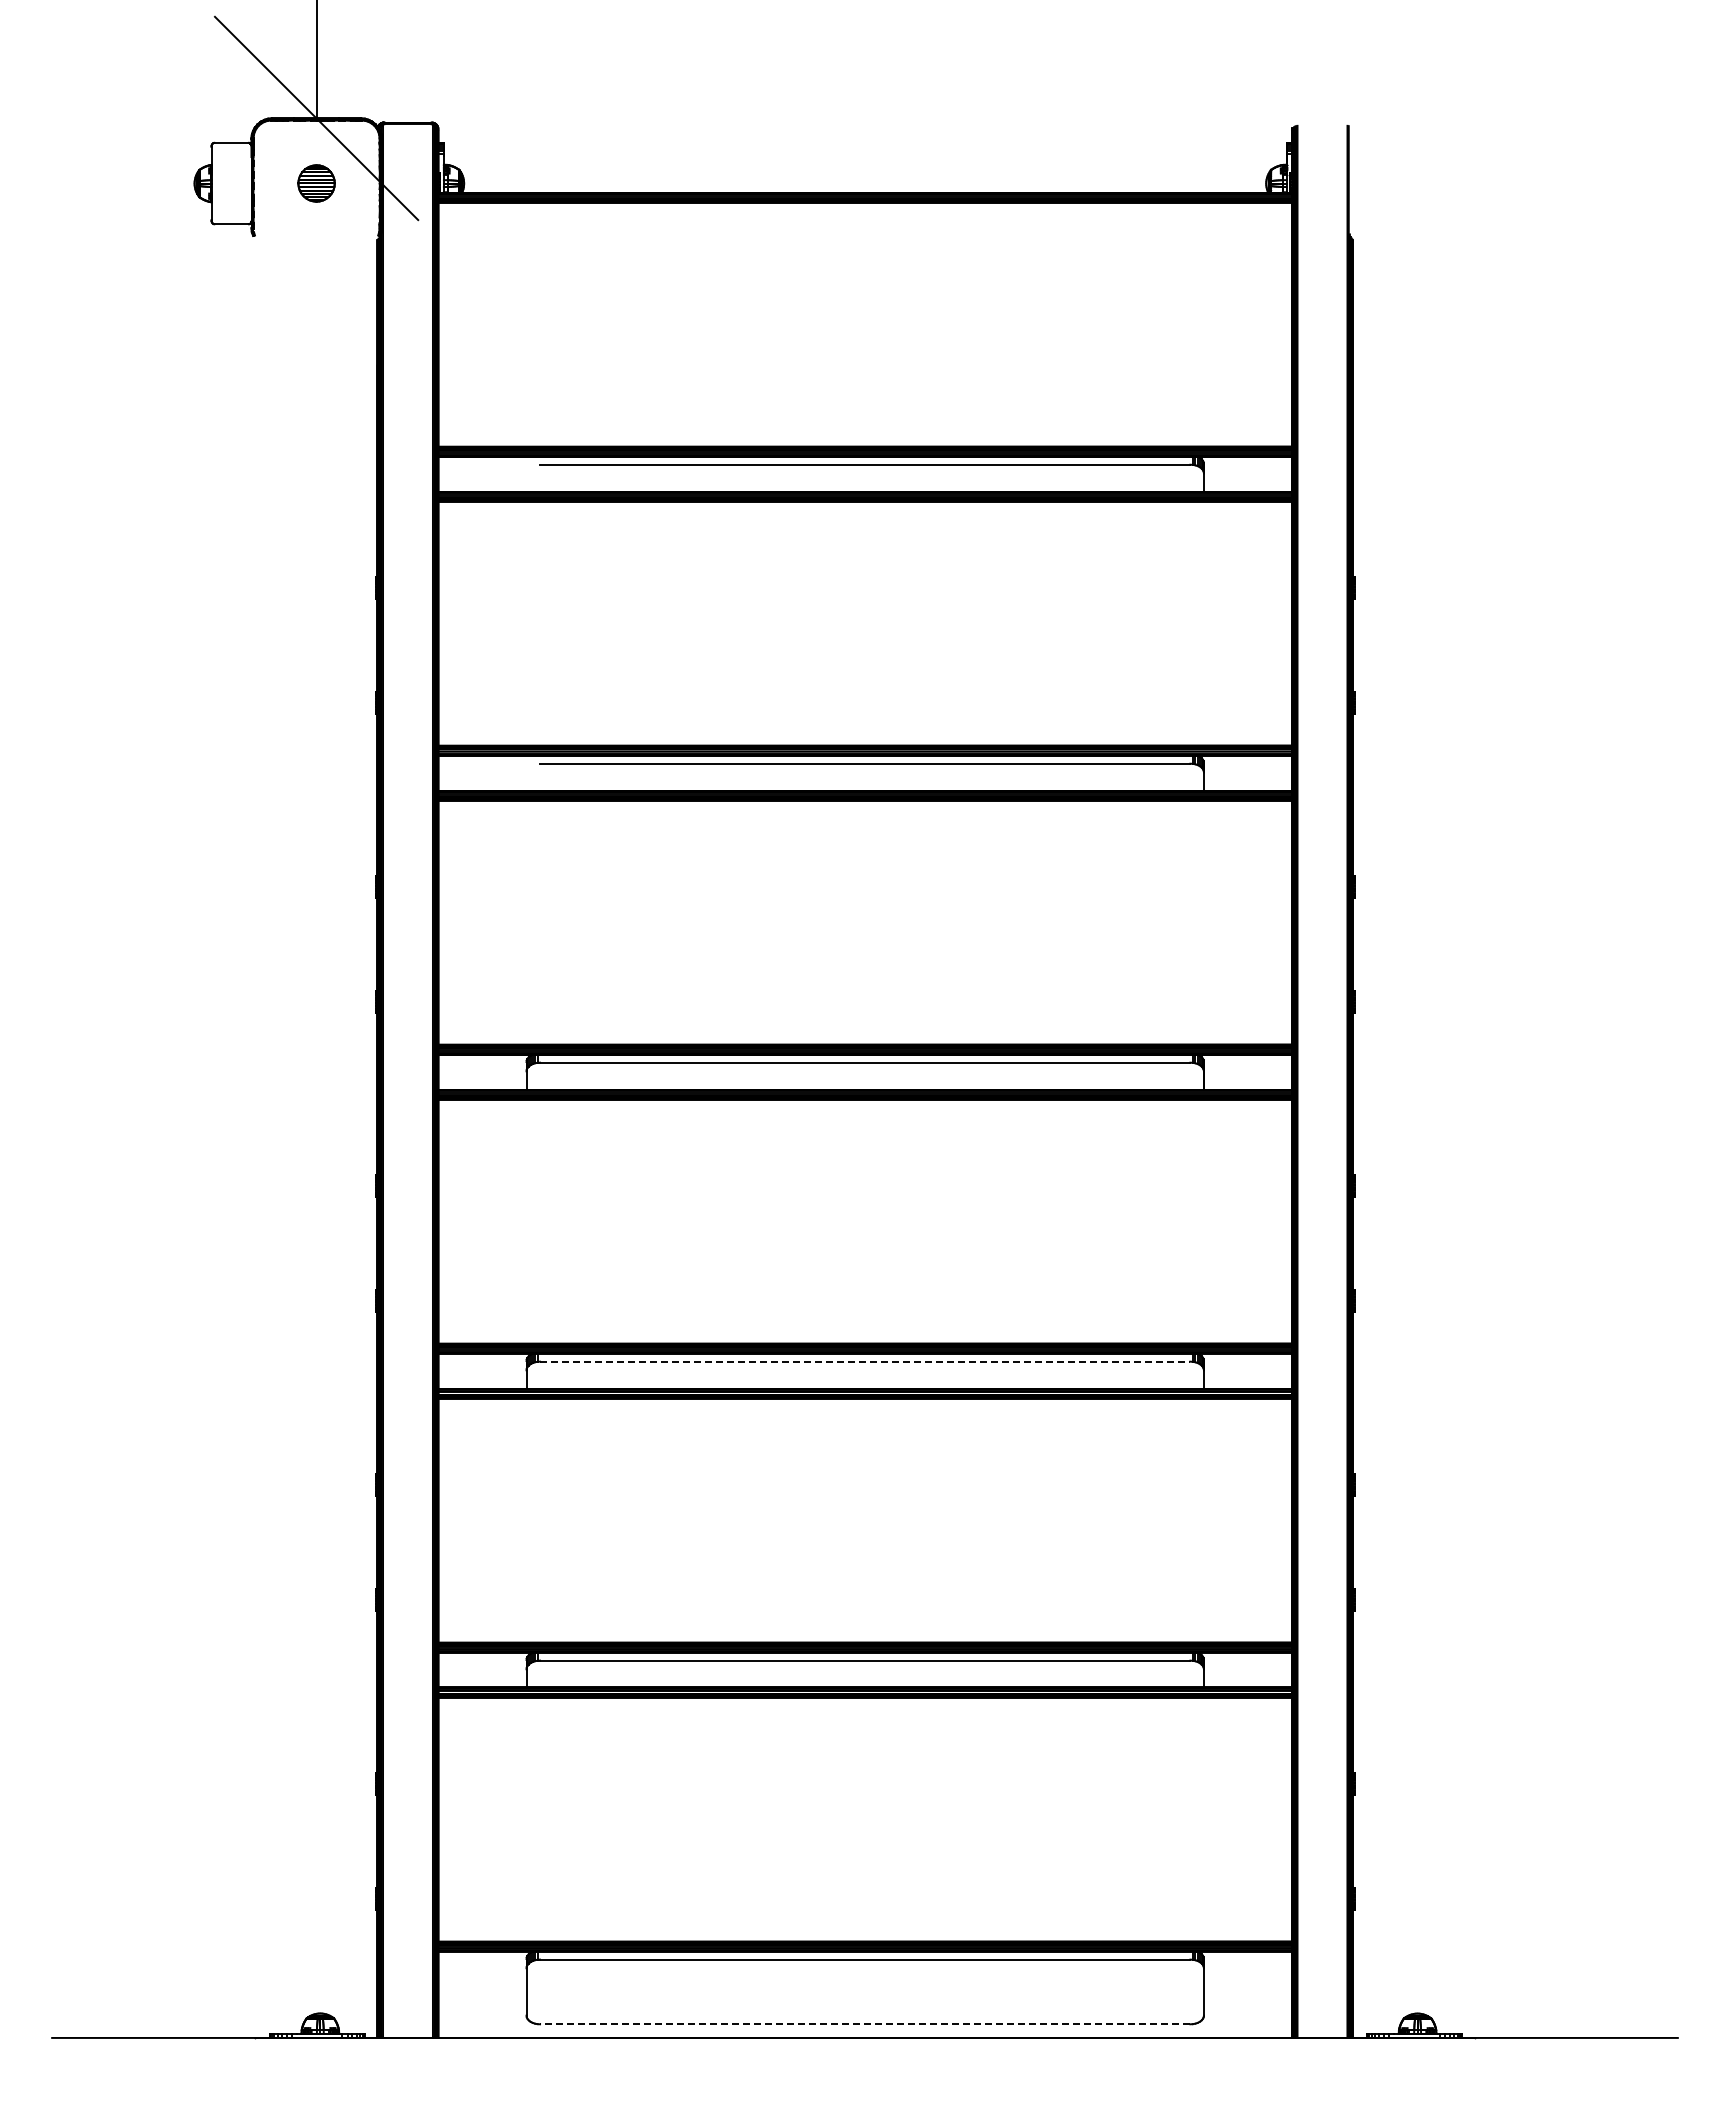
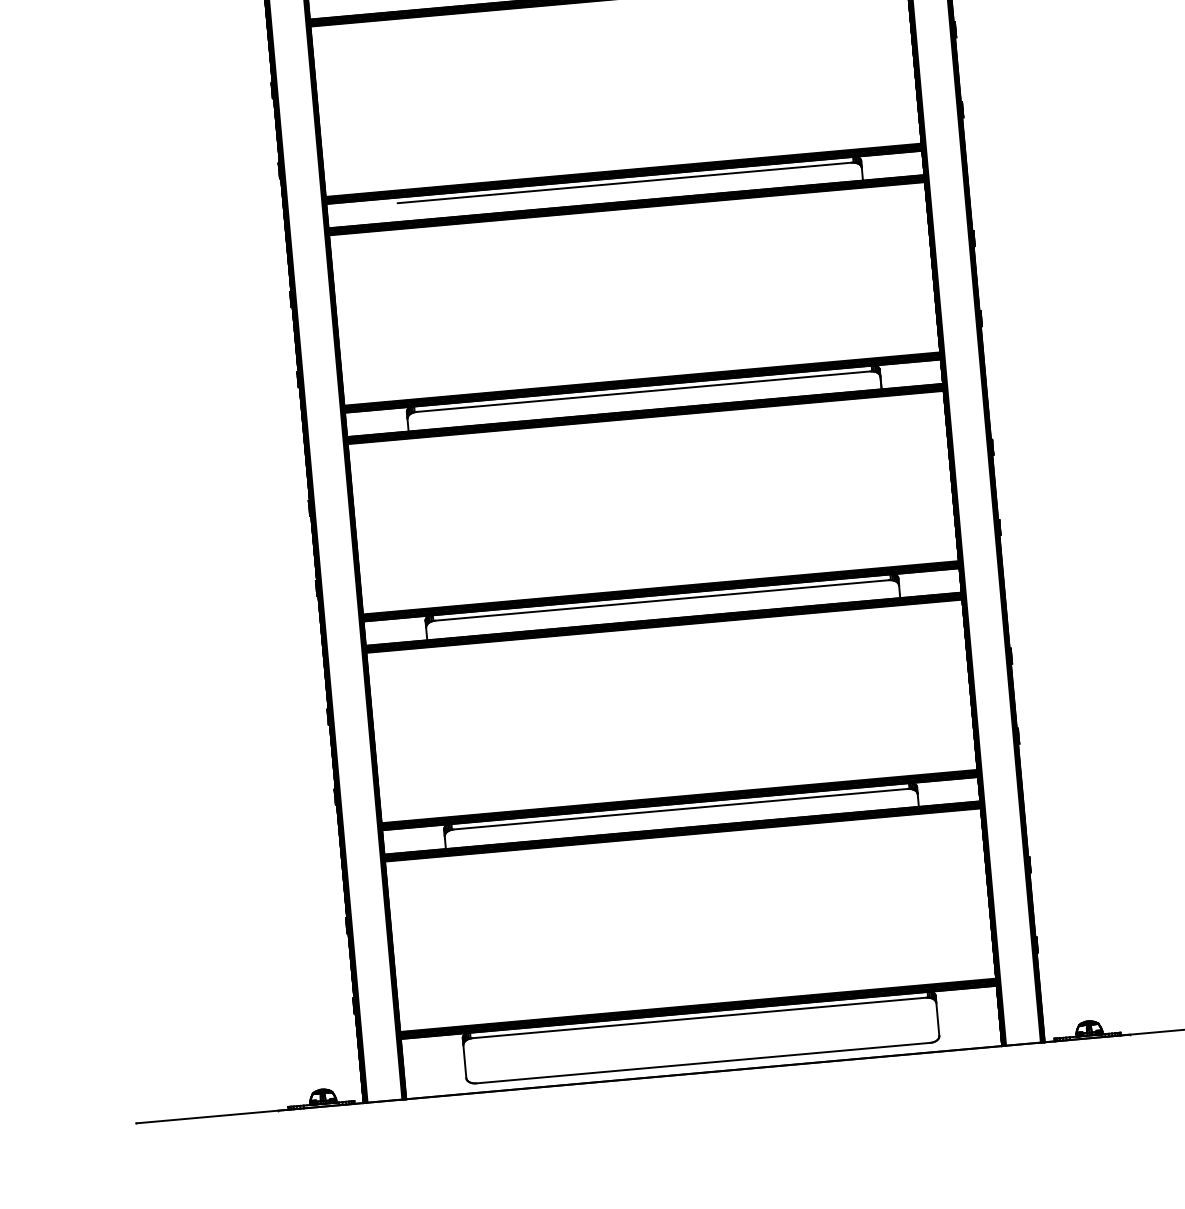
line: (865, 1361) -> (662, 600), dashed -> solid
line: (864, 2024) -> (702, 1063), dashed -> solid

